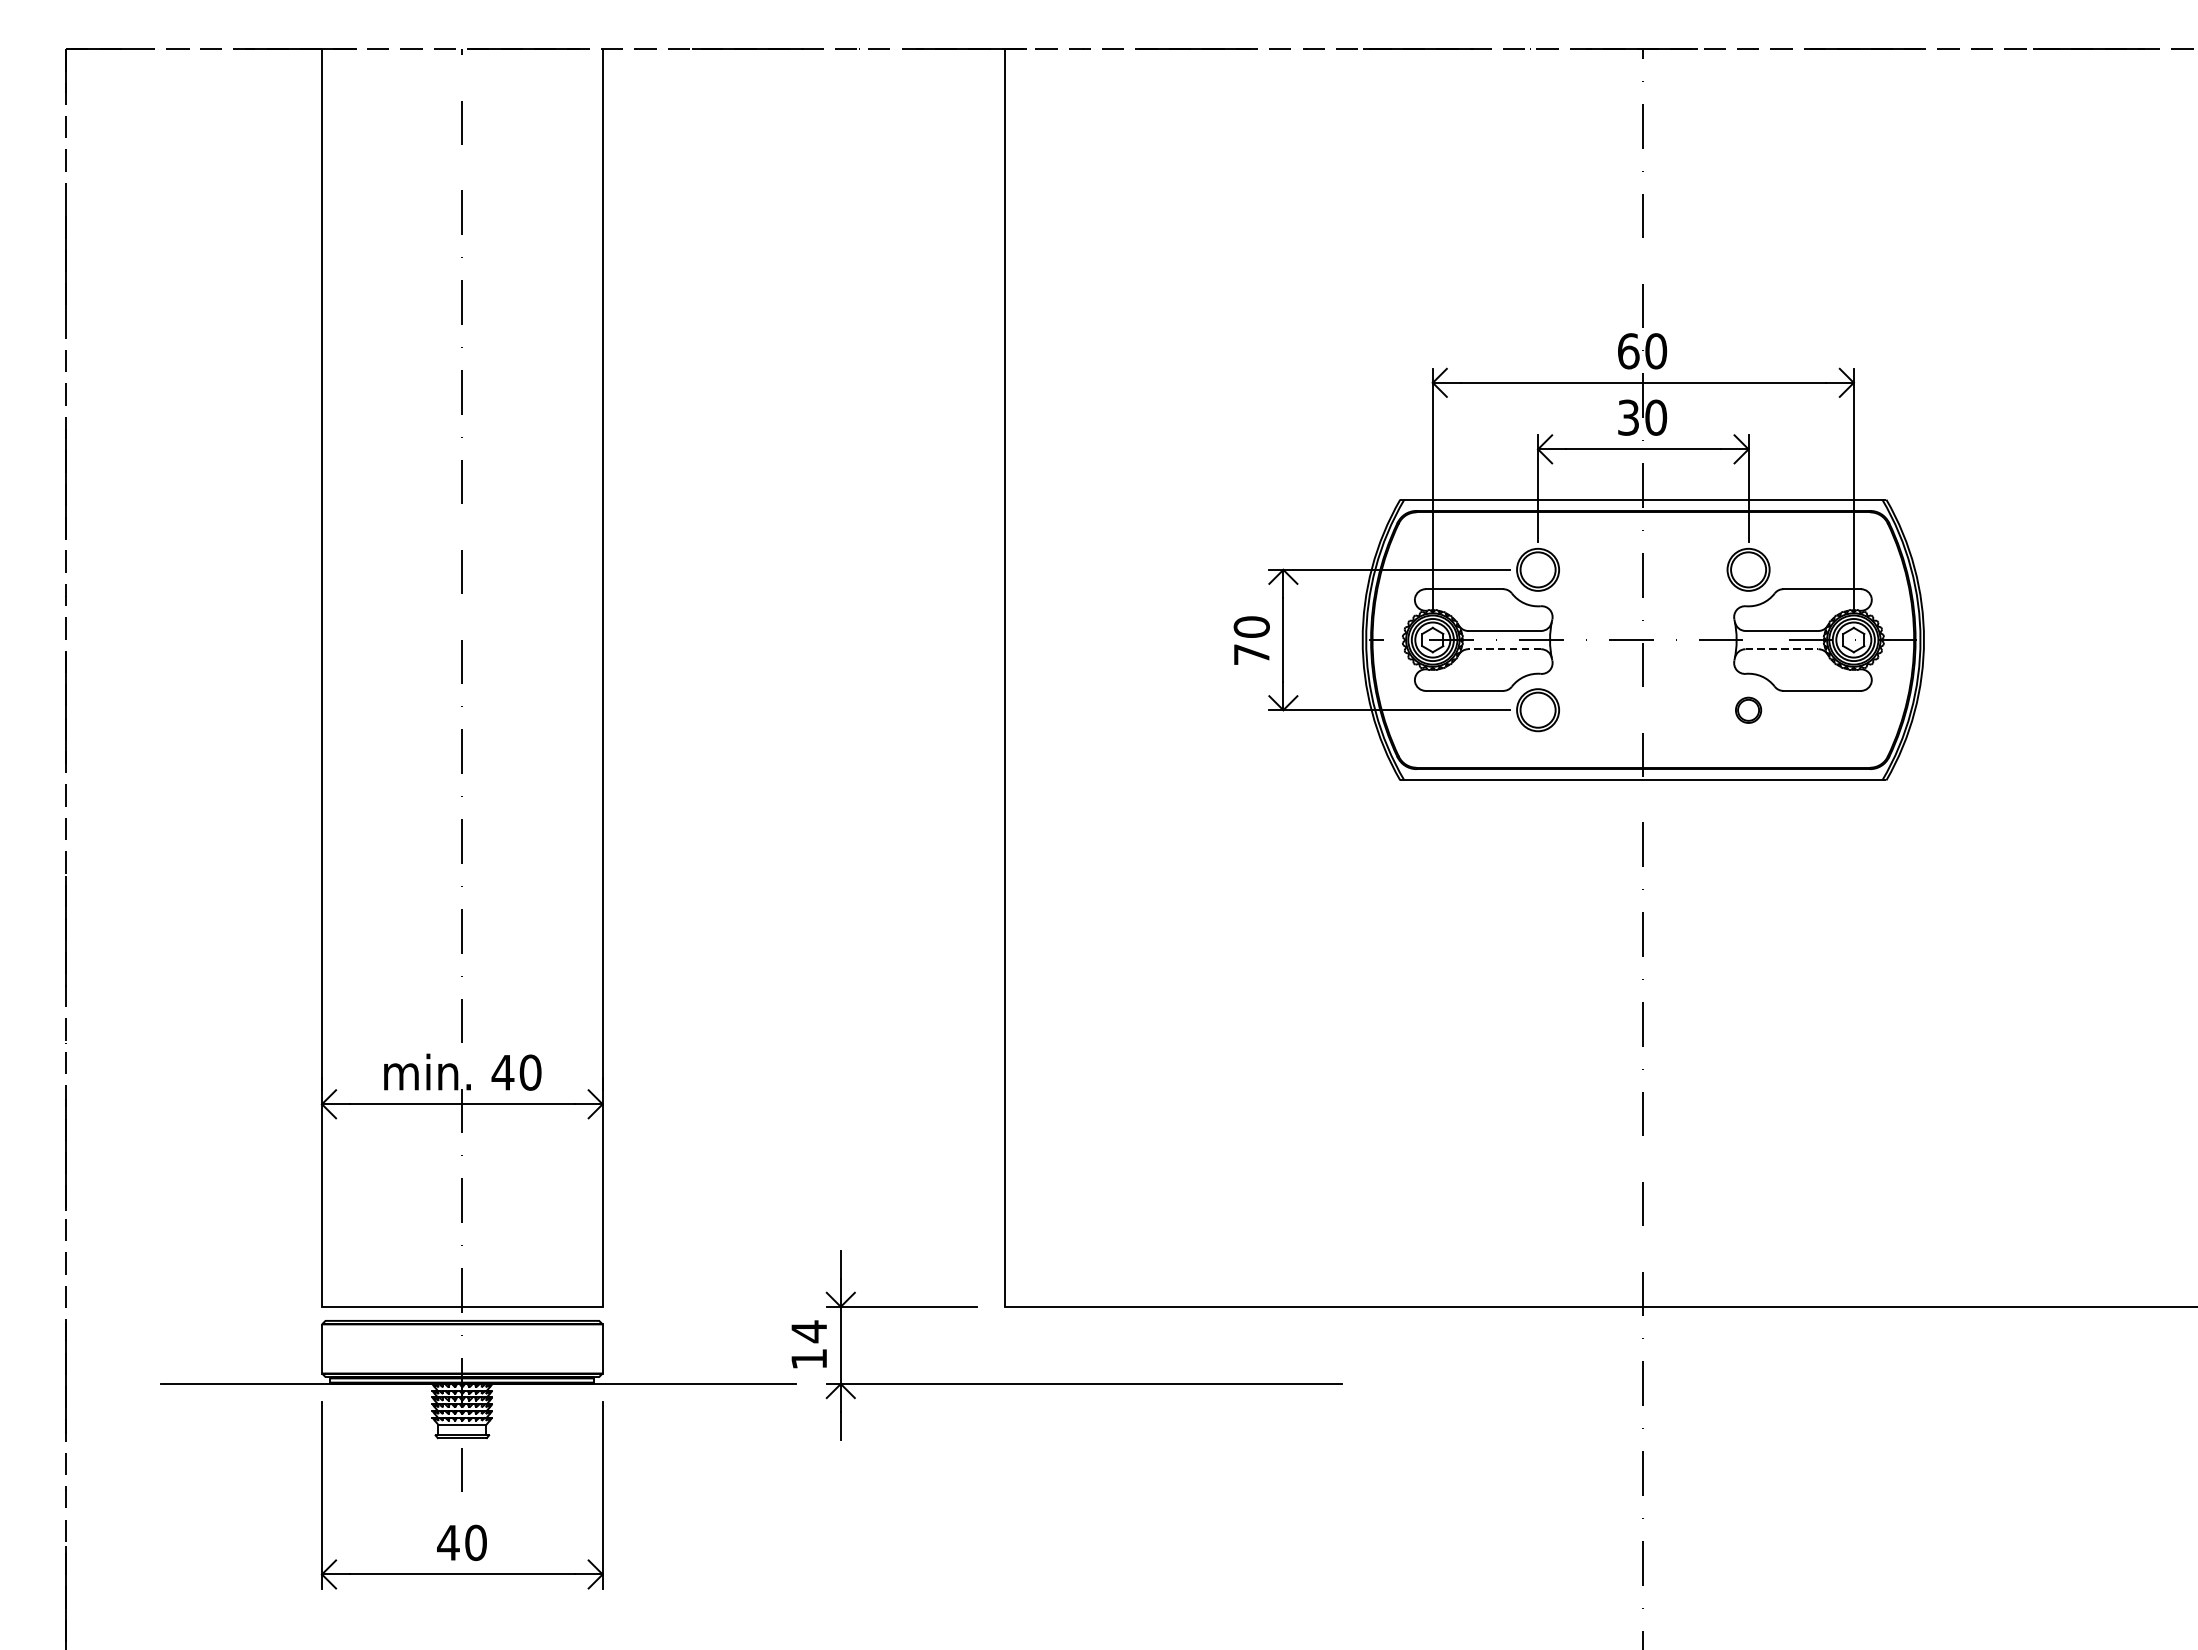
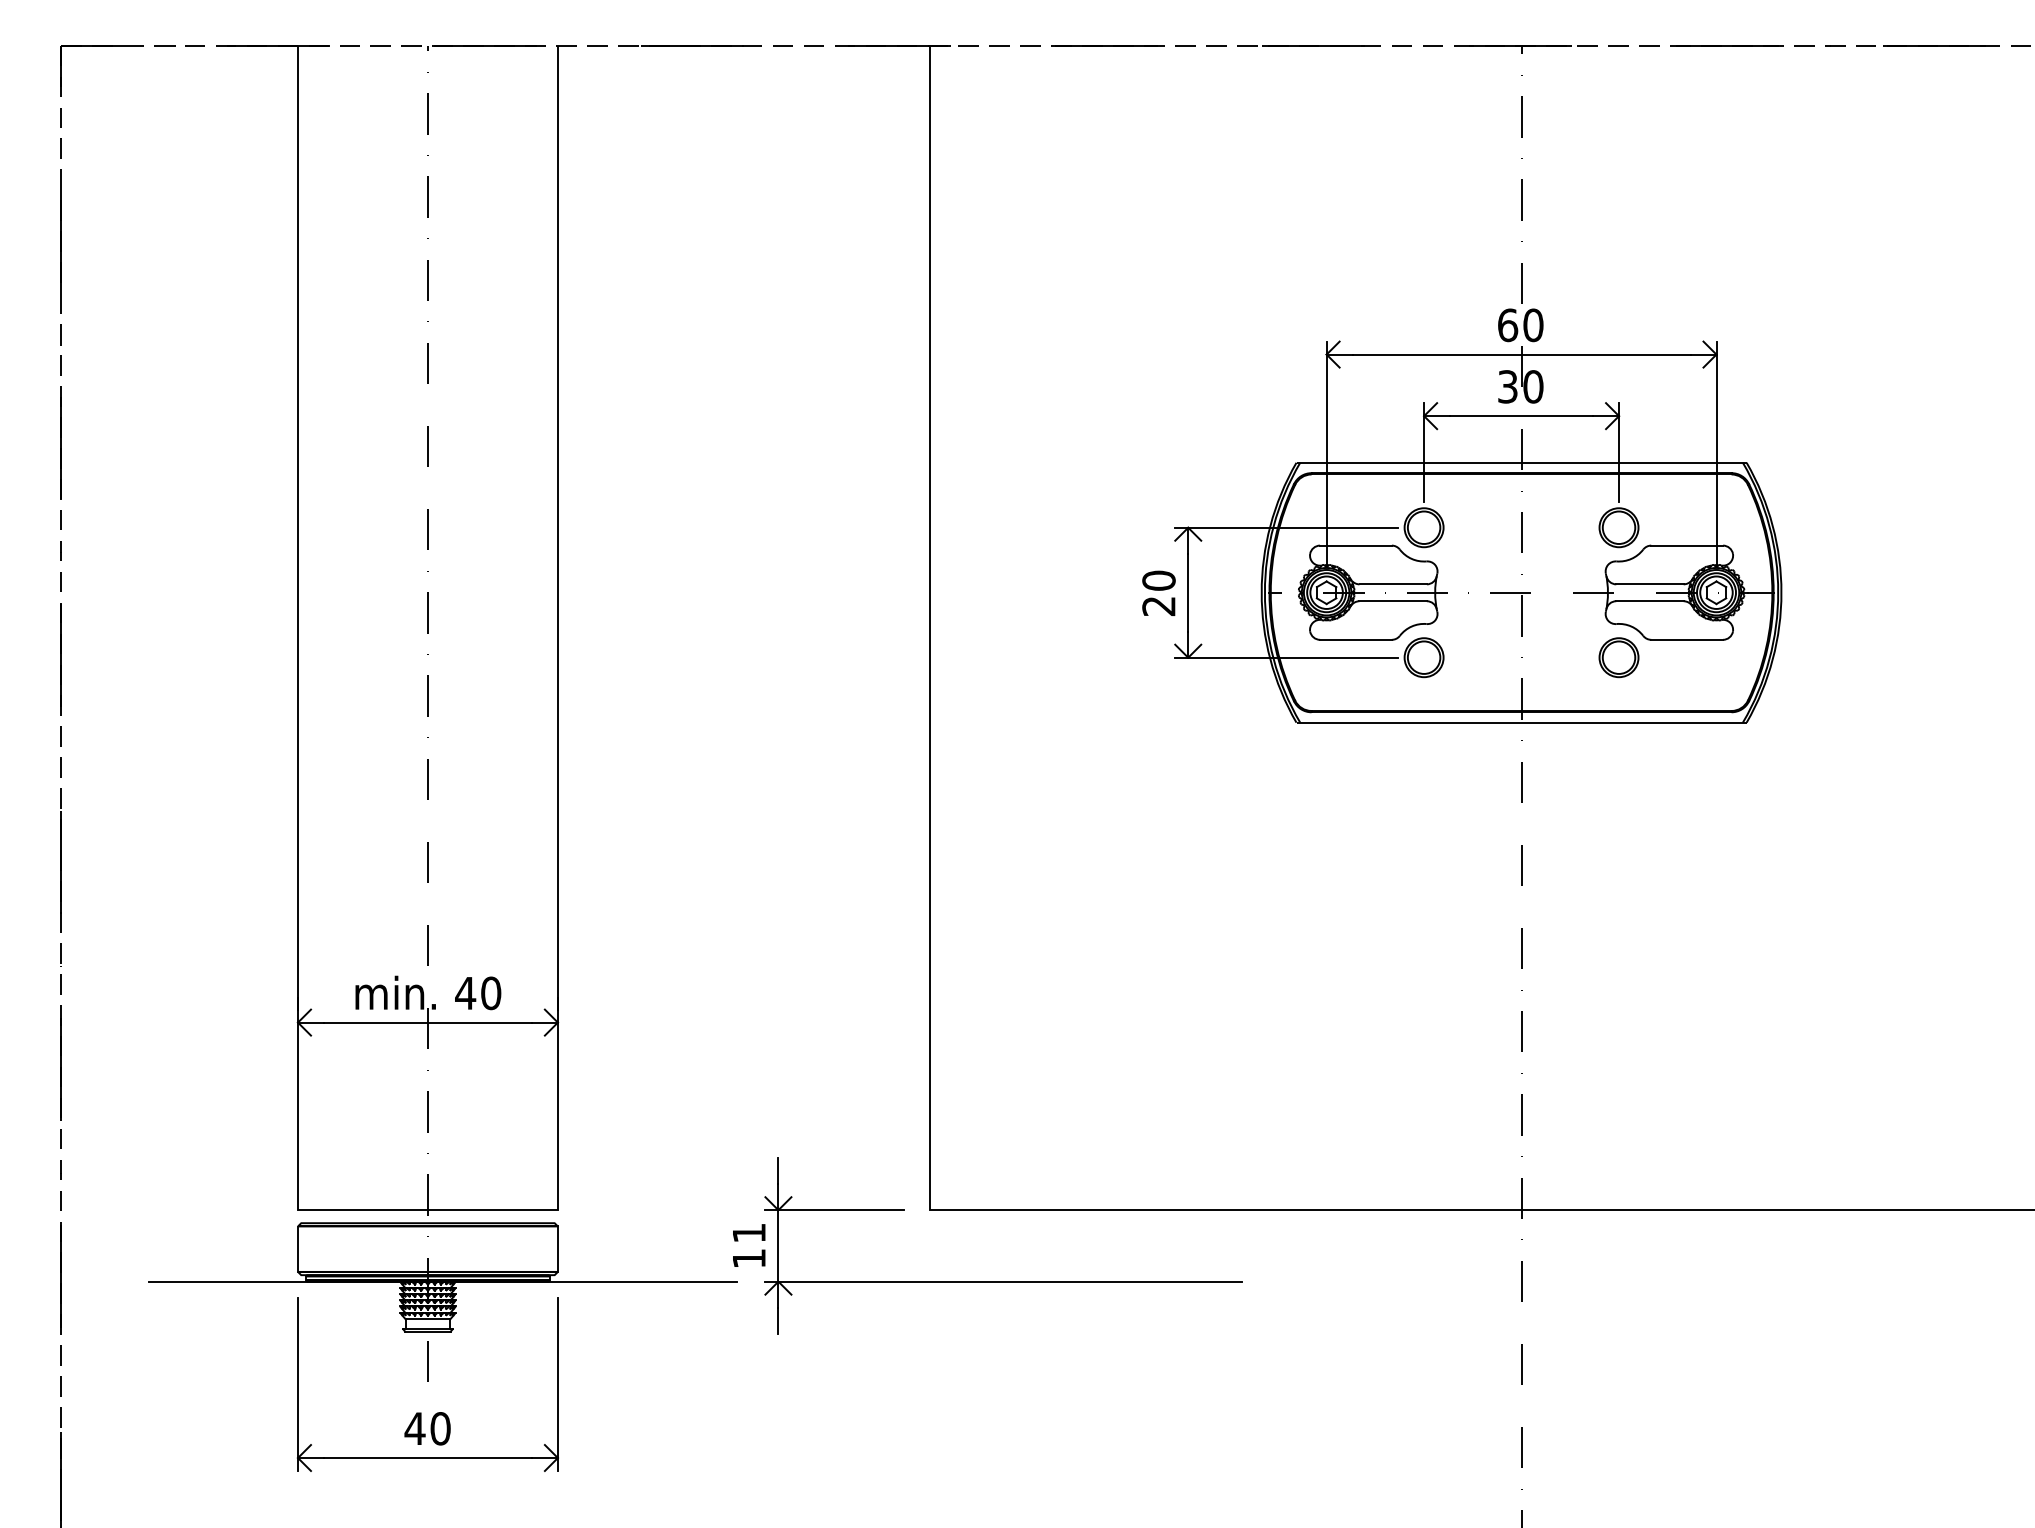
line: (1505, 649) -> (1393, 601), dashed -> solid
line: (1781, 649) -> (1649, 601), dashed -> solid
text: (1251, 654) -> (1158, 606), 70 -> 20
part: (1748, 709) -> (1618, 657), size x1.67
text: (809, 1330) -> (749, 1232), 14 -> 11

